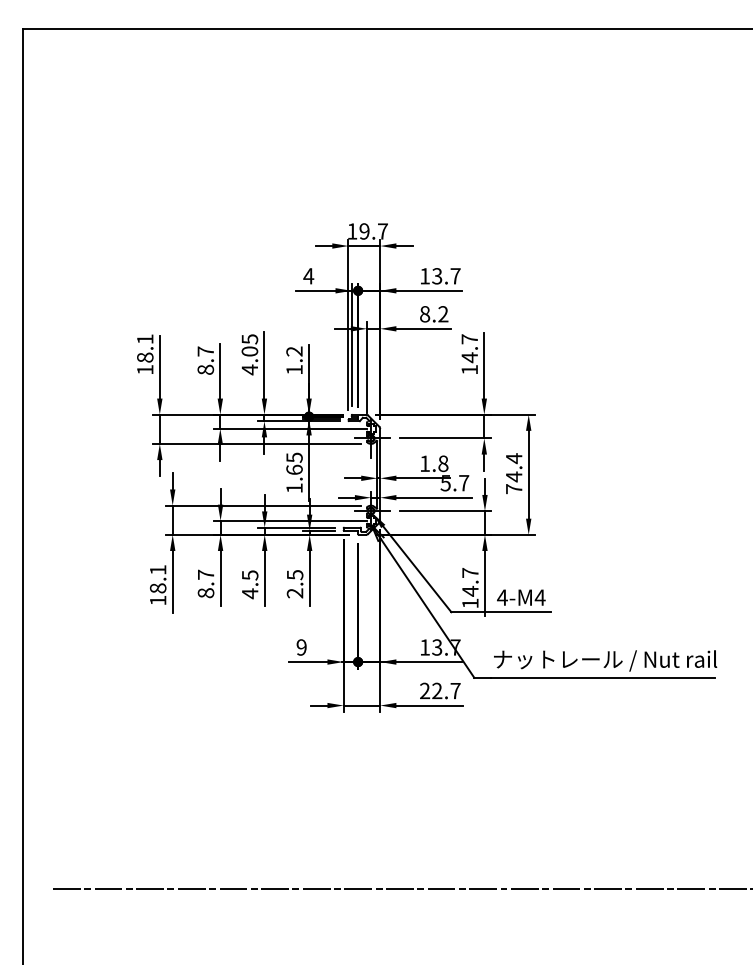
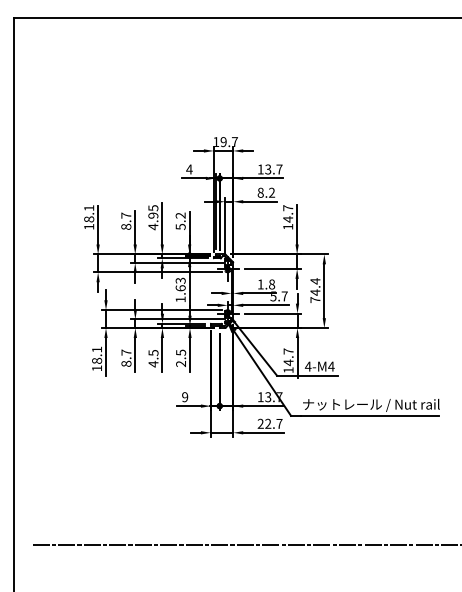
text: (250, 351) -> (153, 215), 4.05 -> 4.95
text: (294, 369) -> (180, 226), 1.2 -> 5.2
text: (292, 457) -> (179, 280), 1.65 -> 1.63

